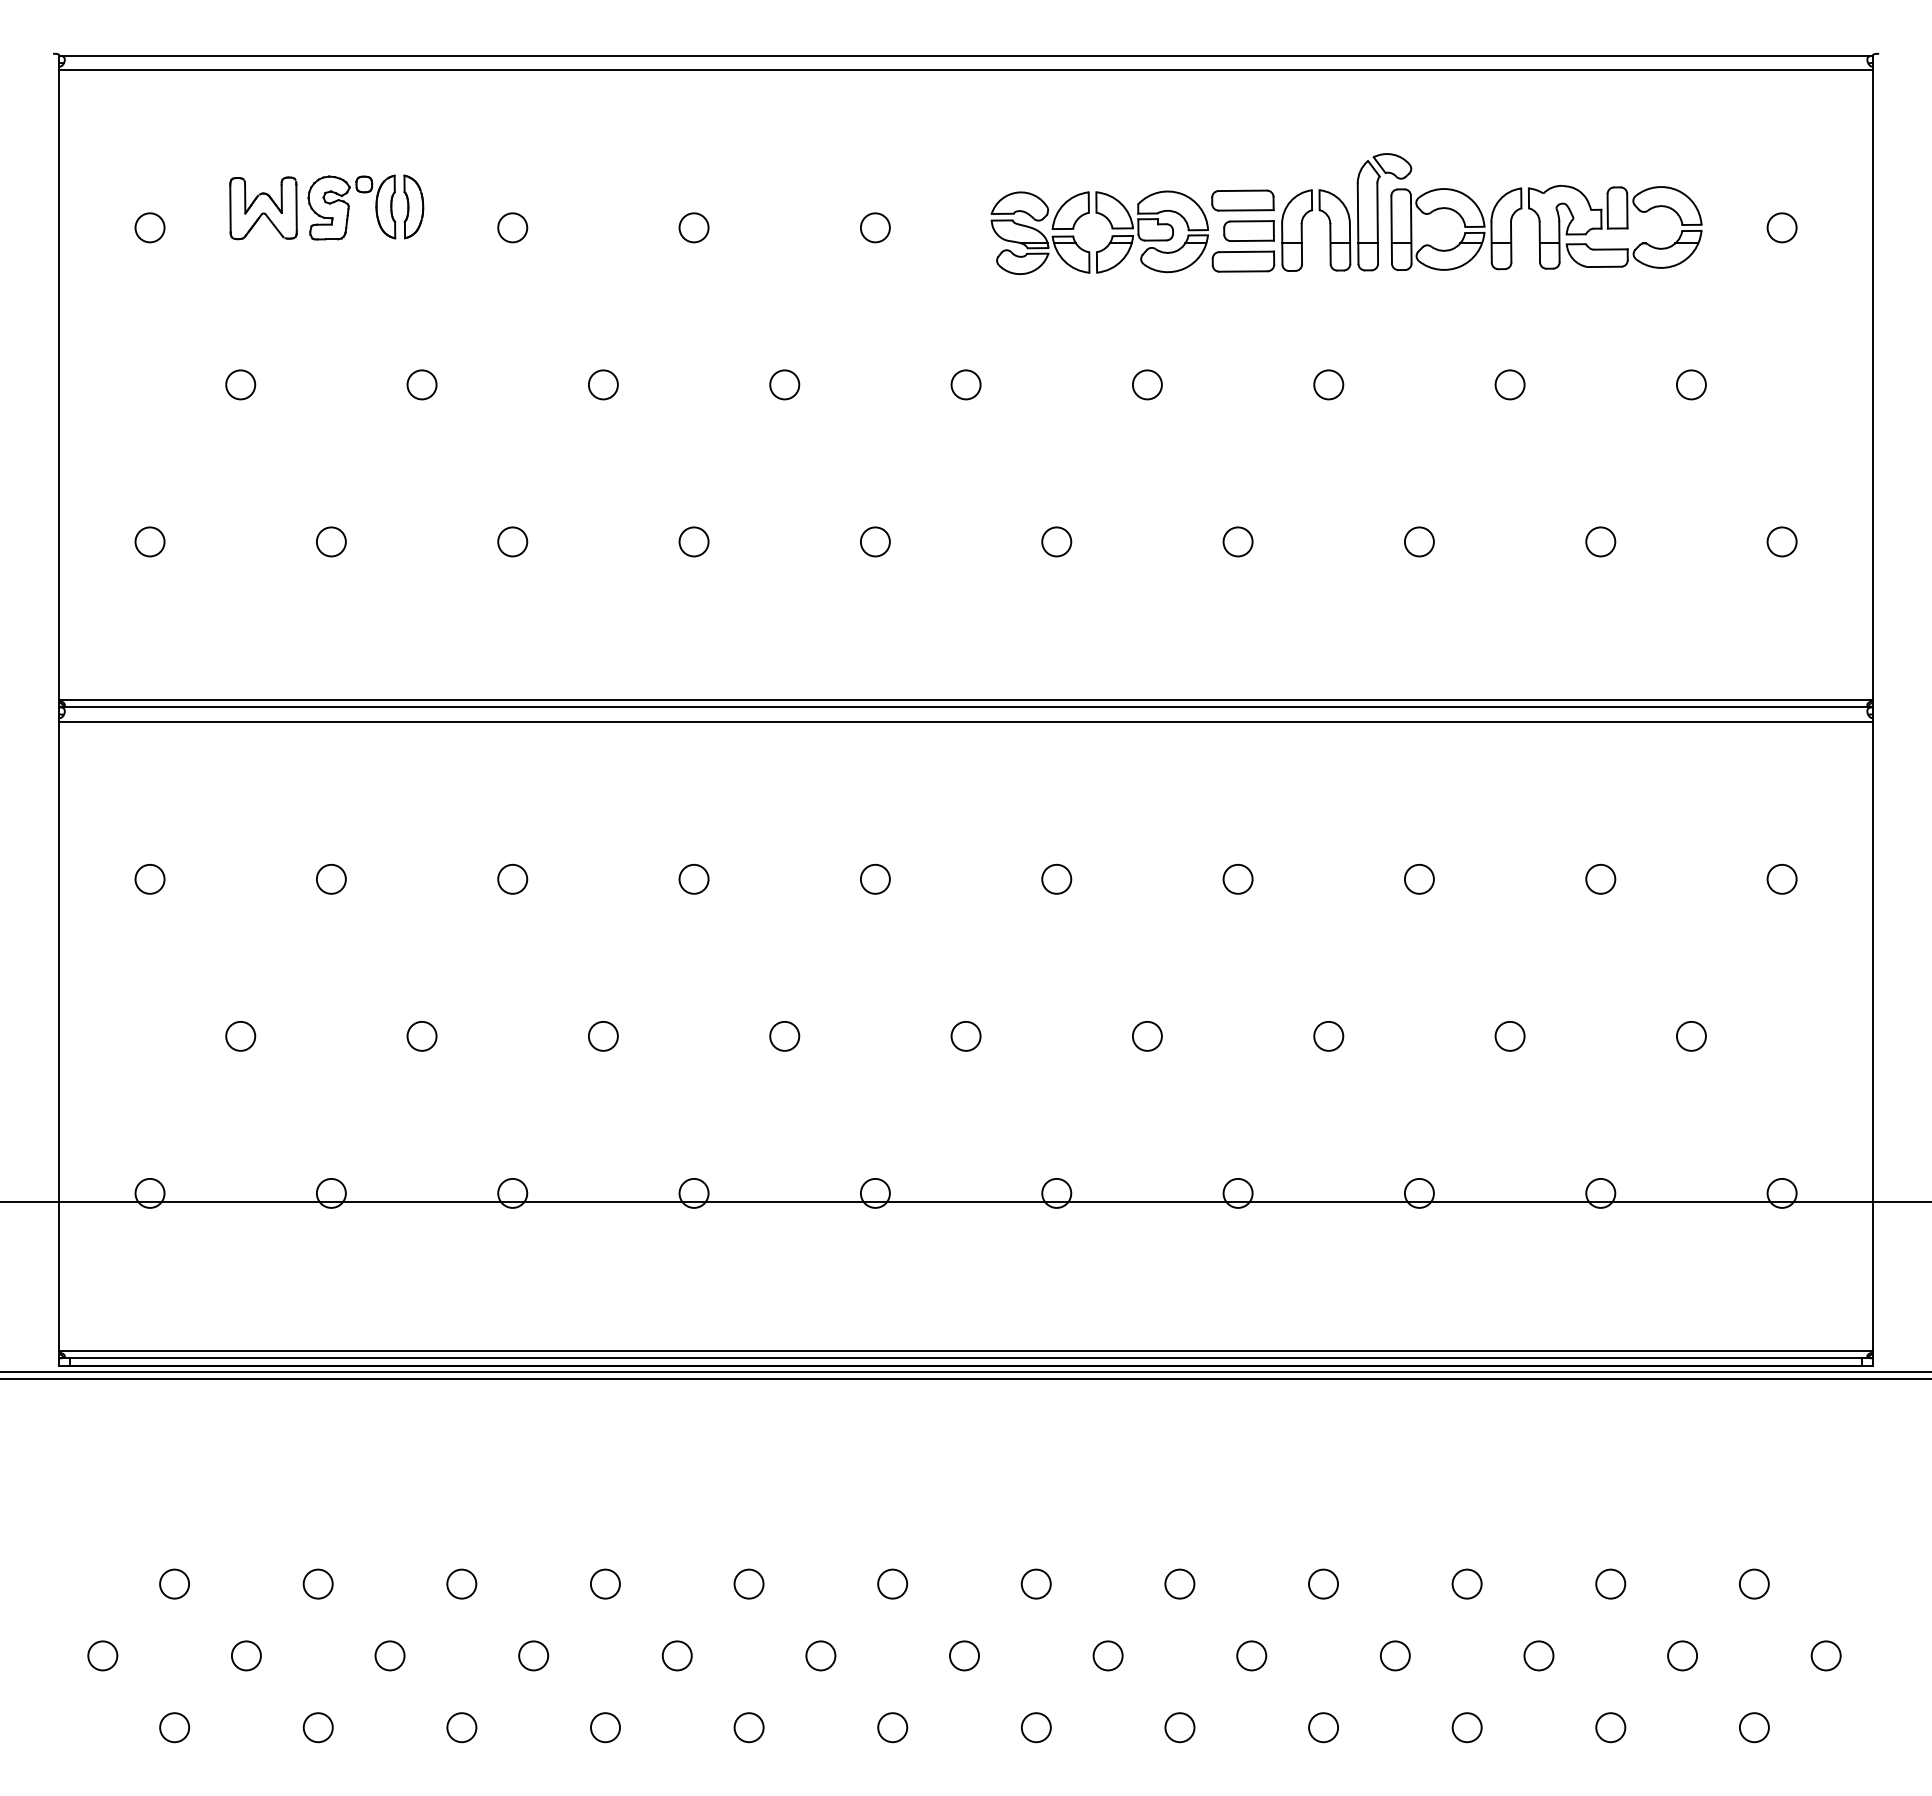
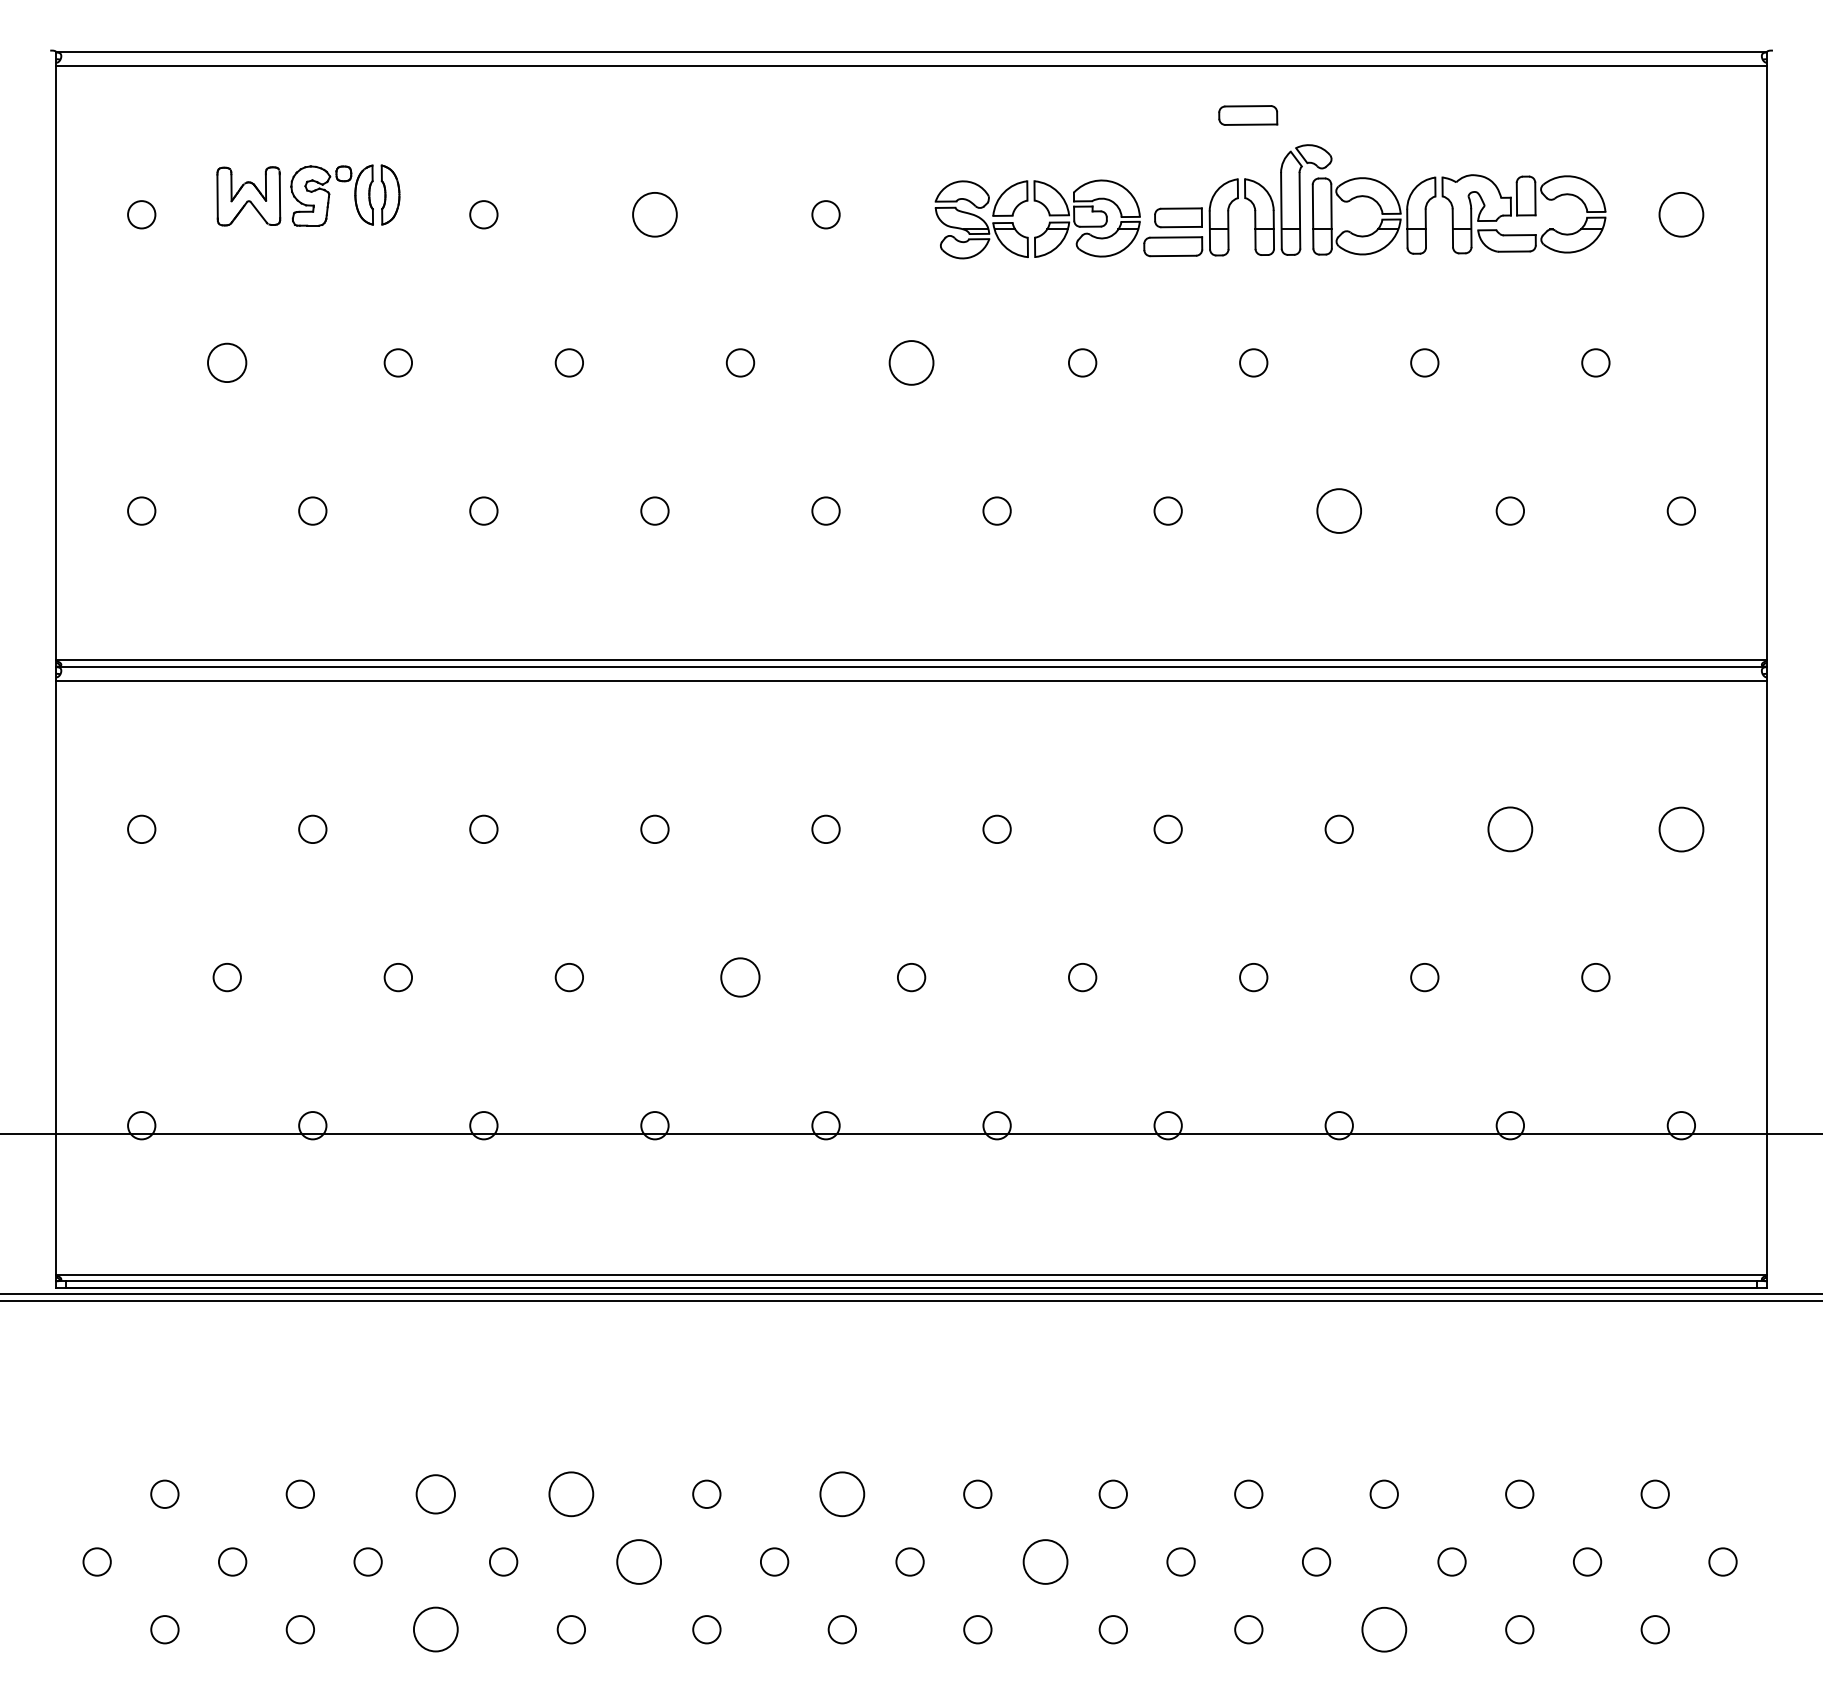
part: (1242, 200) -> (1247, 115), moved
circle: (693, 227) -> (654, 214), size x1.6
circle: (1781, 227) -> (1680, 214), size x1.6
circle: (240, 384) -> (227, 362), size x1.4
circle: (965, 384) -> (911, 362), size x1.6
circle: (1419, 541) -> (1339, 510), size x1.6
circle: (1600, 878) -> (1510, 828), size x1.6
circle: (1781, 878) -> (1680, 828), size x1.6
circle: (784, 1036) -> (740, 977), size x1.4
circle: (461, 1583) -> (435, 1493), size x1.4
circle: (604, 1583) -> (570, 1493), size x1.6
circle: (892, 1583) -> (842, 1493), size x1.6
circle: (676, 1655) -> (638, 1561), size x1.6
circle: (1107, 1655) -> (1044, 1561), size x1.6
circle: (461, 1727) -> (435, 1629), size x1.6
circle: (1466, 1727) -> (1383, 1629), size x1.6

